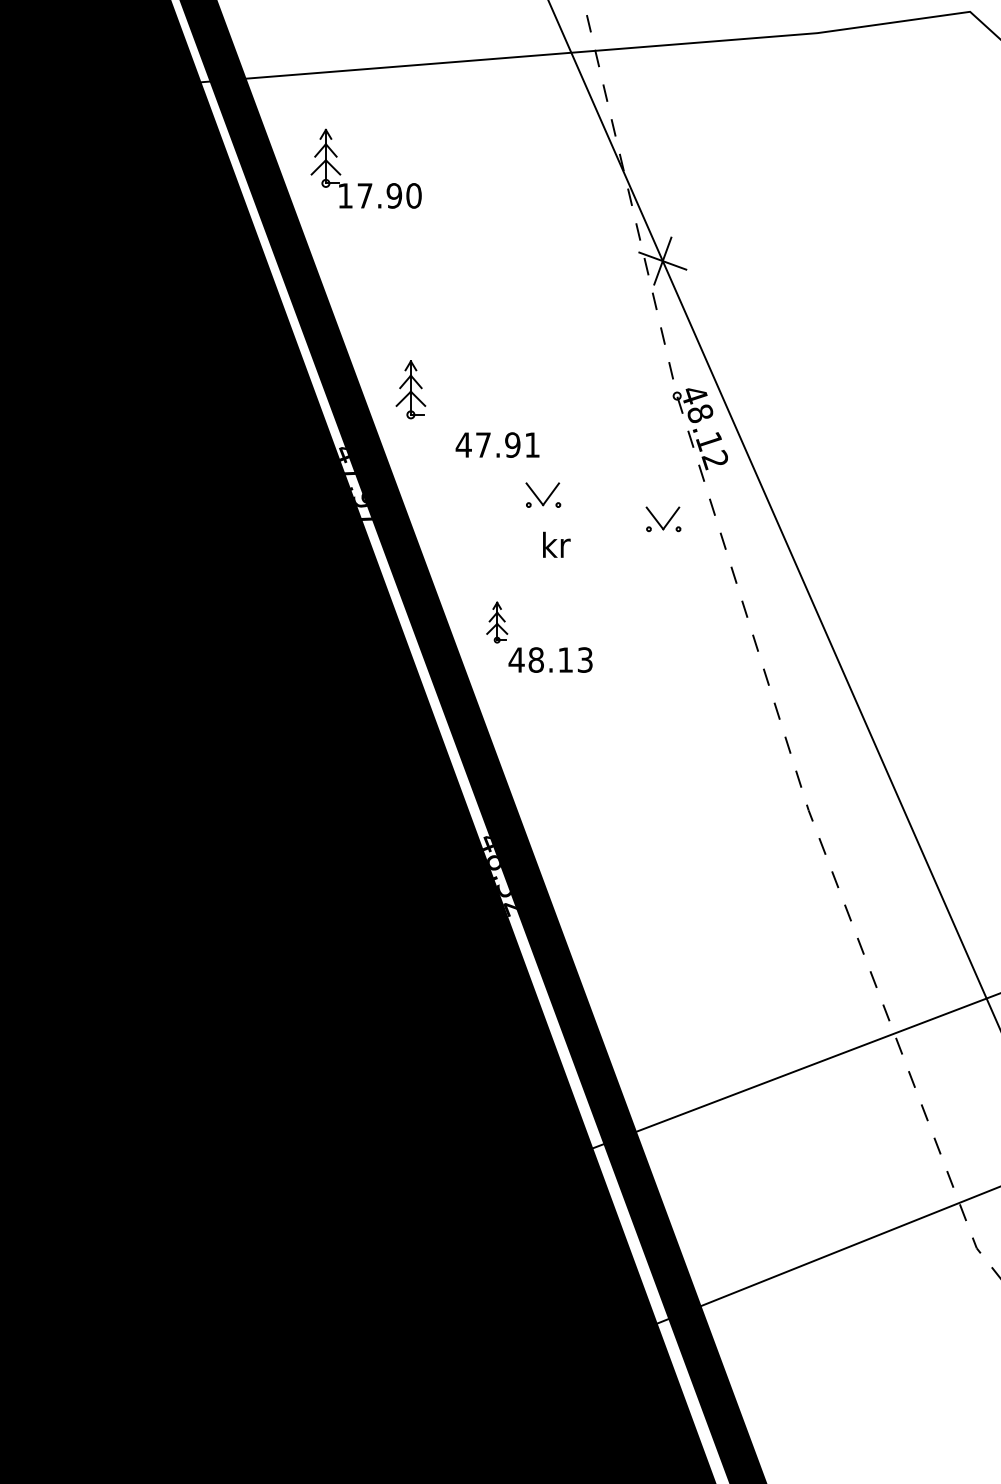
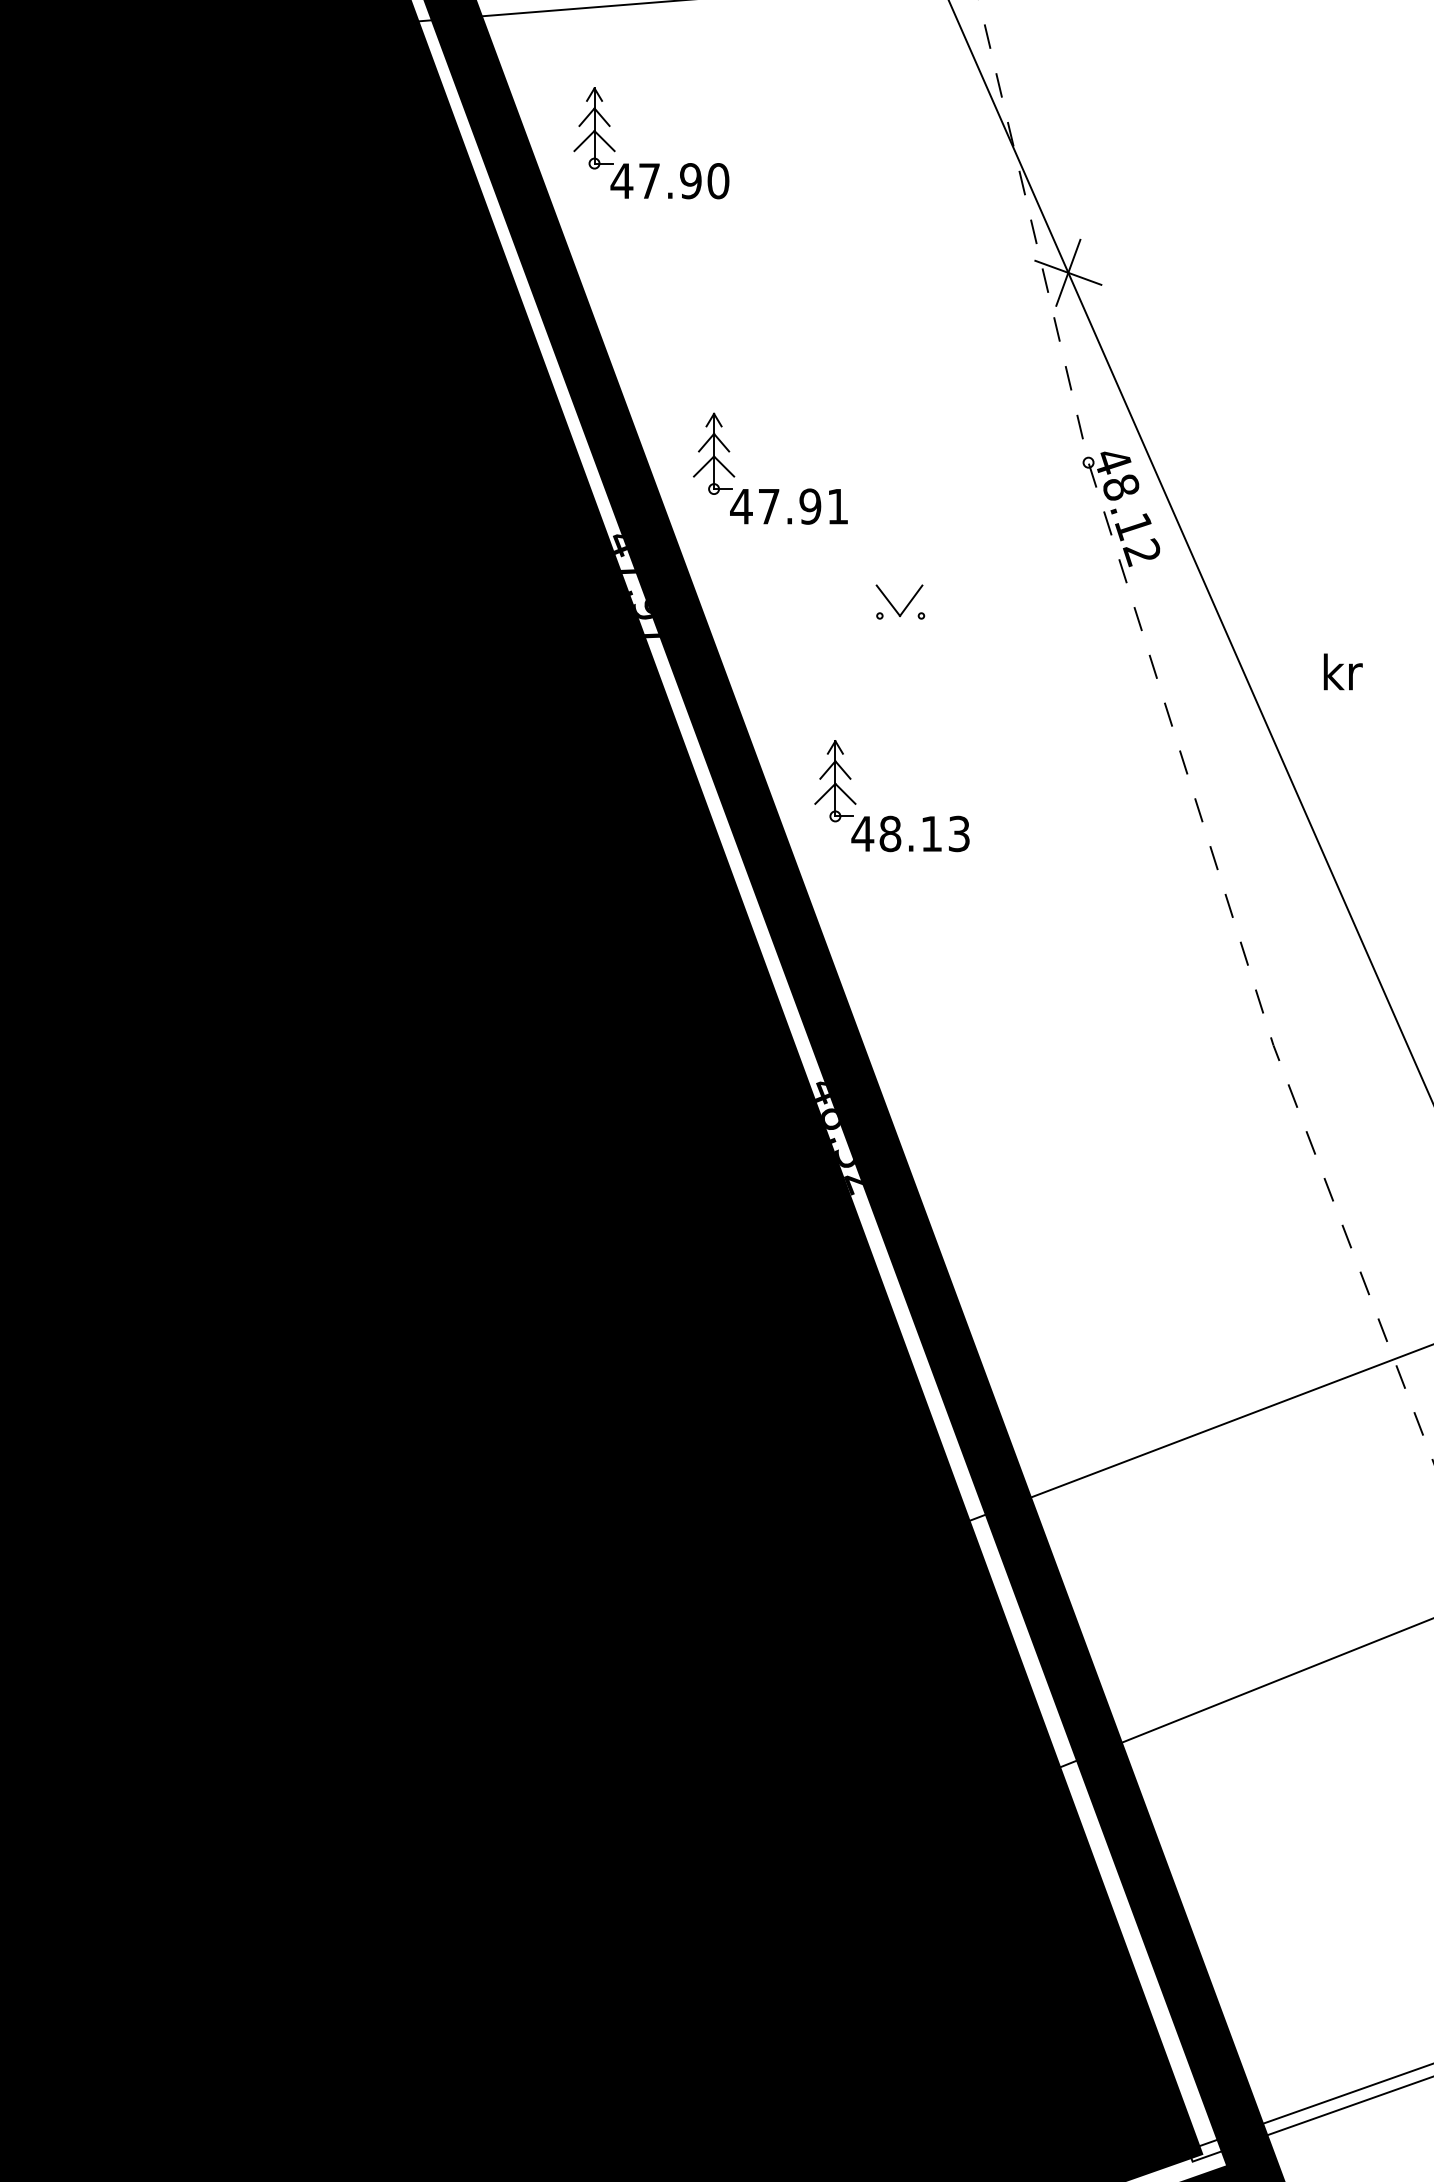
text: (345, 195) -> (621, 180), 17.90 -> 47.90
text: (497, 445) -> (788, 506), moved
part: (667, 522) -> (1074, 640), removed
text: (556, 544) -> (1342, 671), moved
part: (497, 622) -> (835, 781), size x1.43

